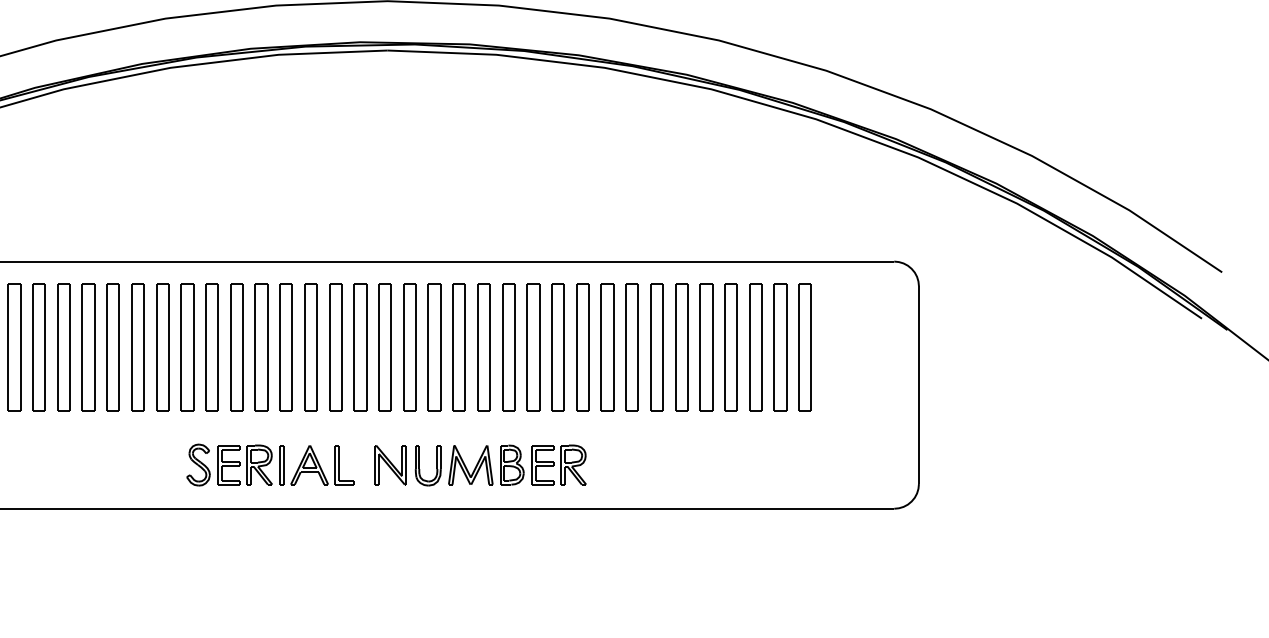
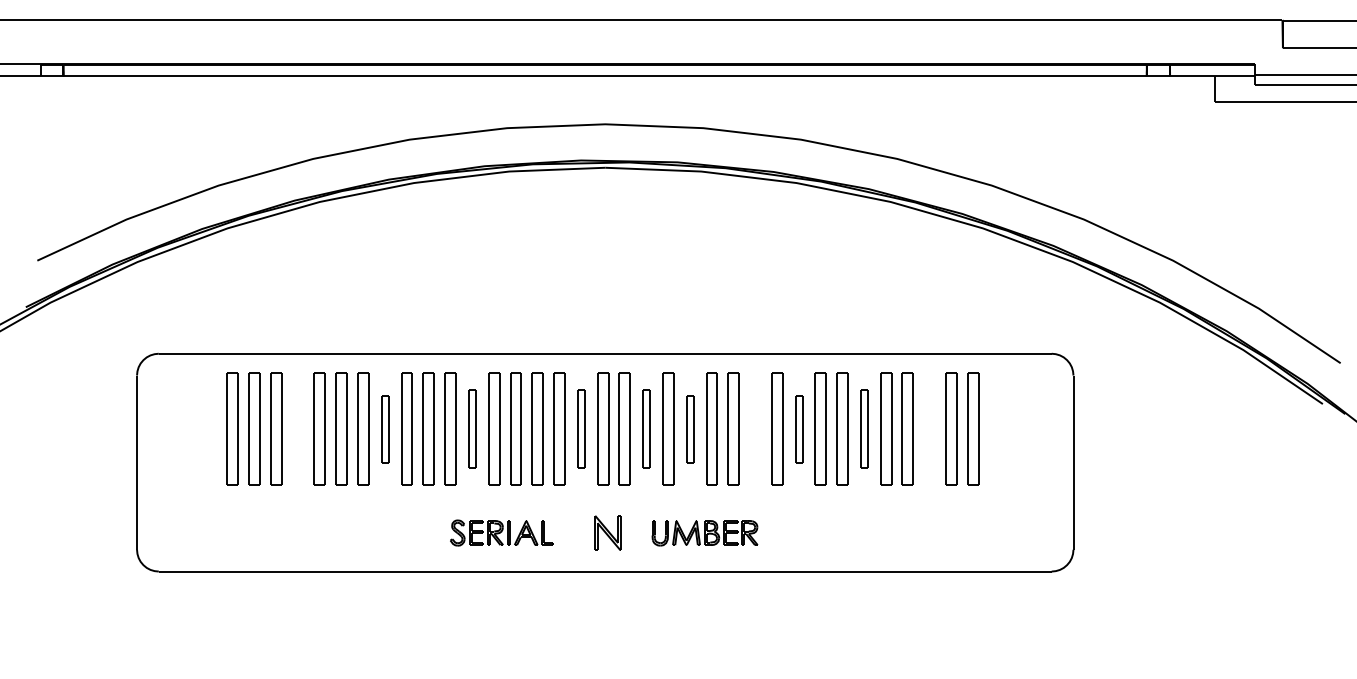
part: (39, 346) -> (298, 428), removed
part: (138, 346) -> (385, 428), size x0.6
part: (236, 346) -> (472, 428), size x0.7
part: (360, 346) -> (581, 428), size x0.7
part: (434, 346) -> (646, 428), size x0.7
part: (484, 346) -> (690, 428), size x0.6
part: (558, 346) -> (755, 428), removed
part: (608, 346) -> (799, 428), size x0.6
part: (681, 346) -> (864, 428), size x0.7
part: (755, 346) -> (929, 428), removed
part: (269, 464) -> (501, 532), size x0.7
part: (500, 464) -> (704, 532), size x0.7

